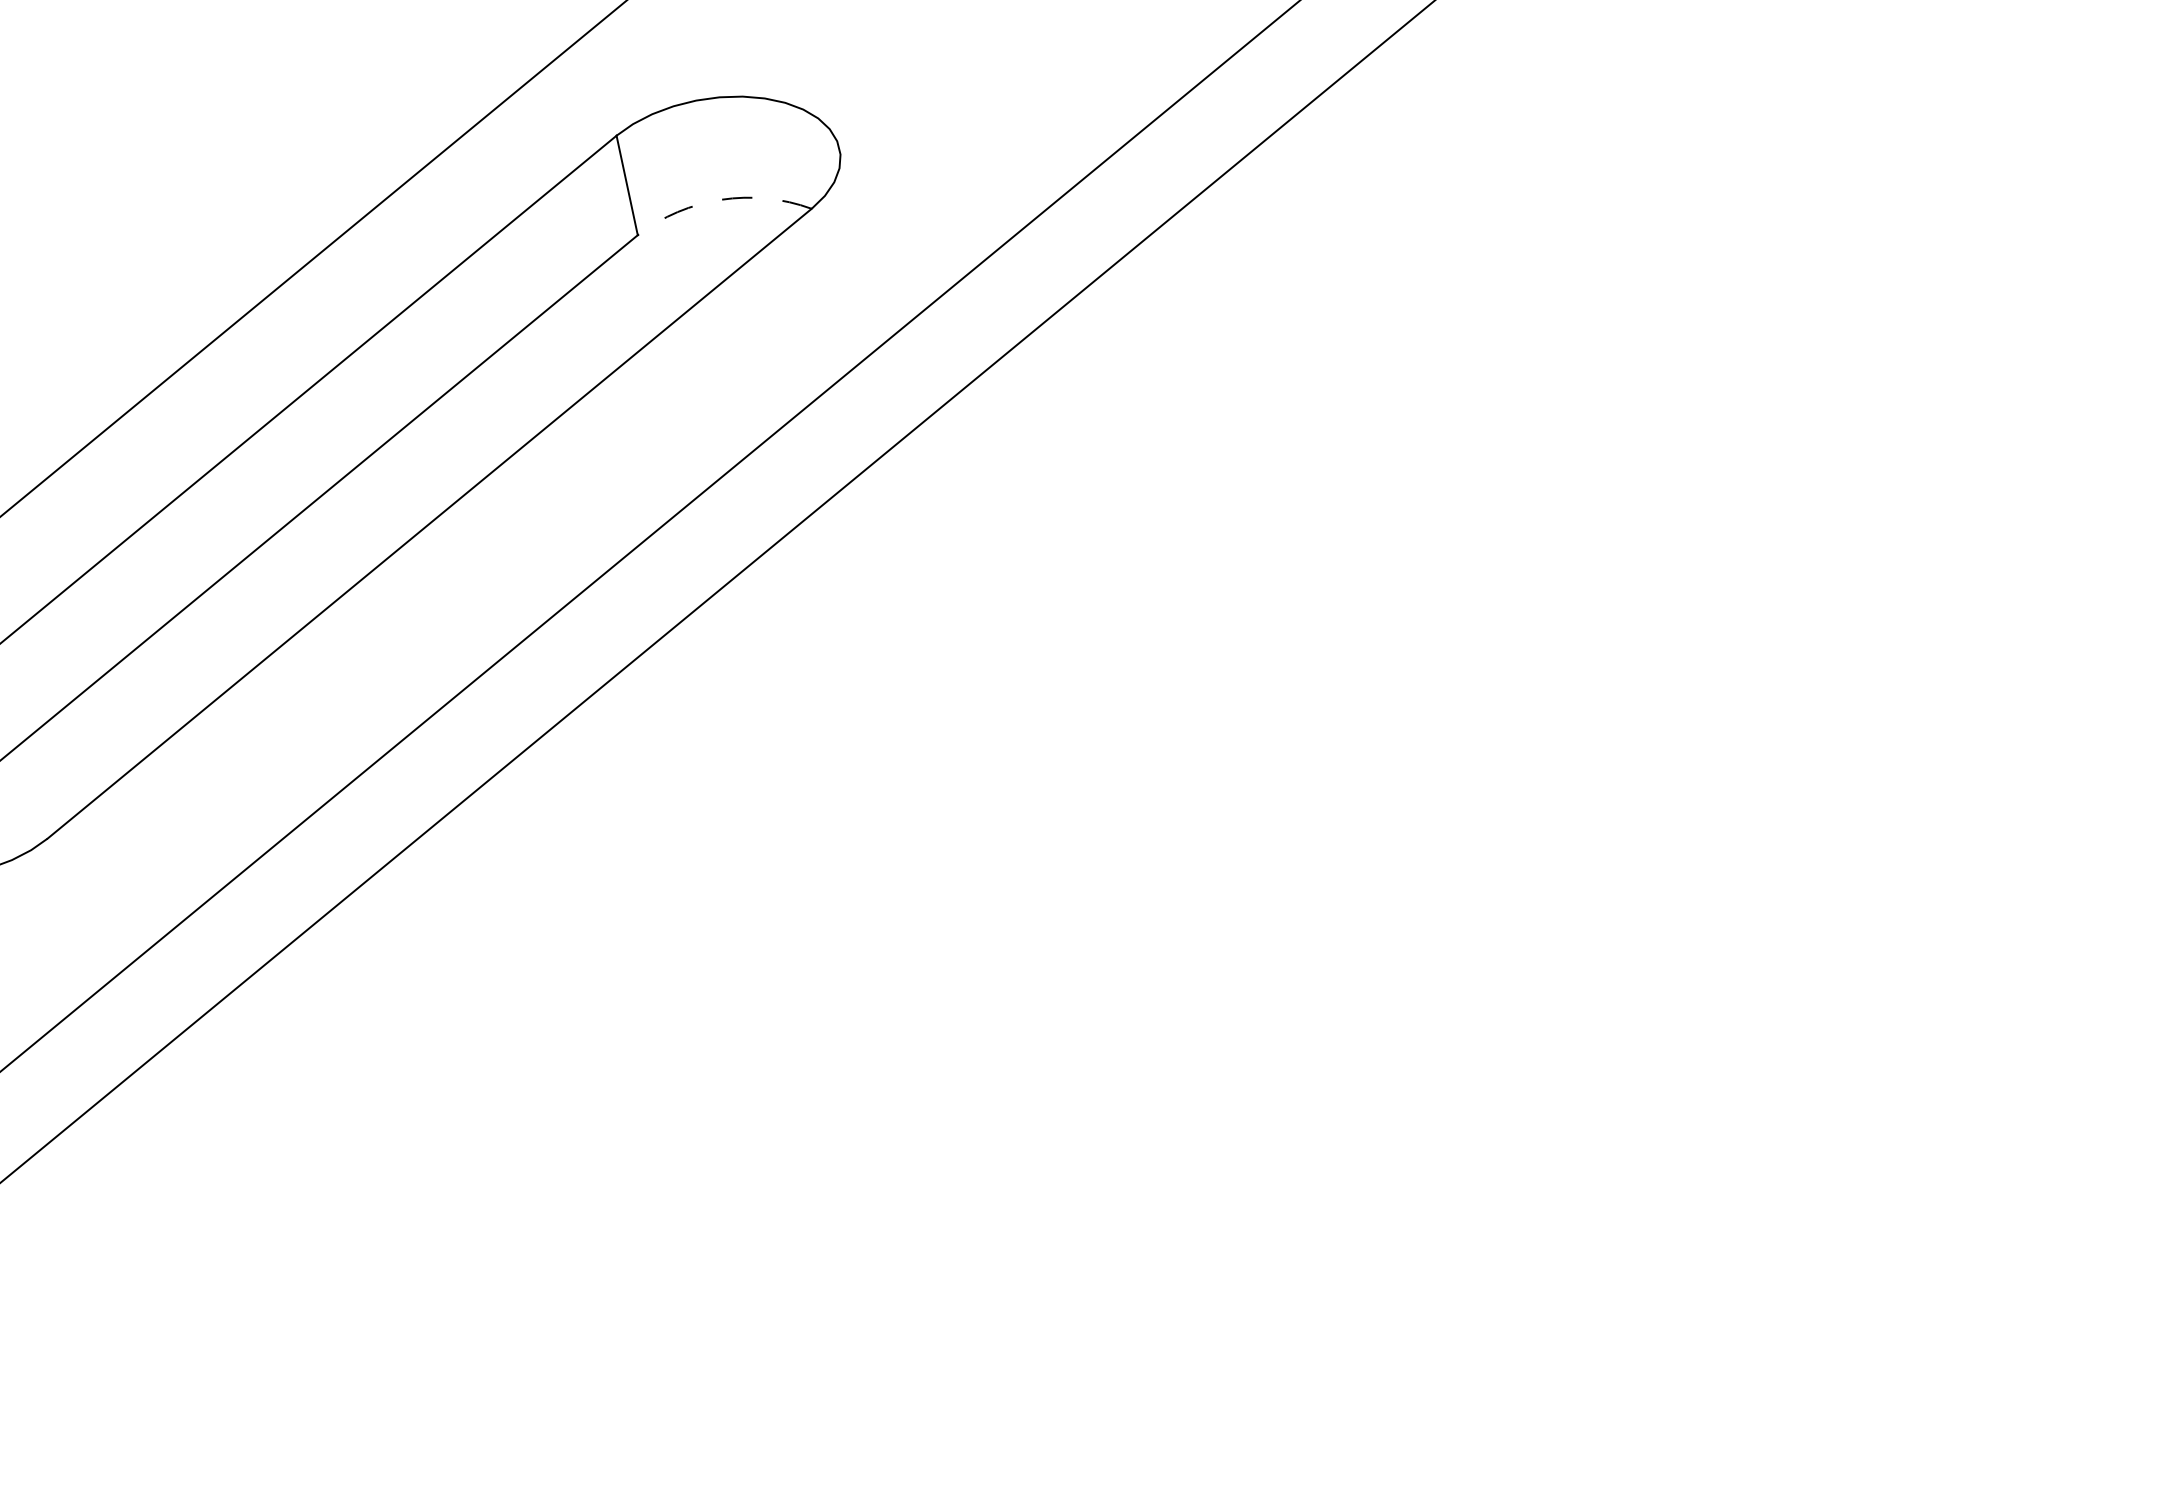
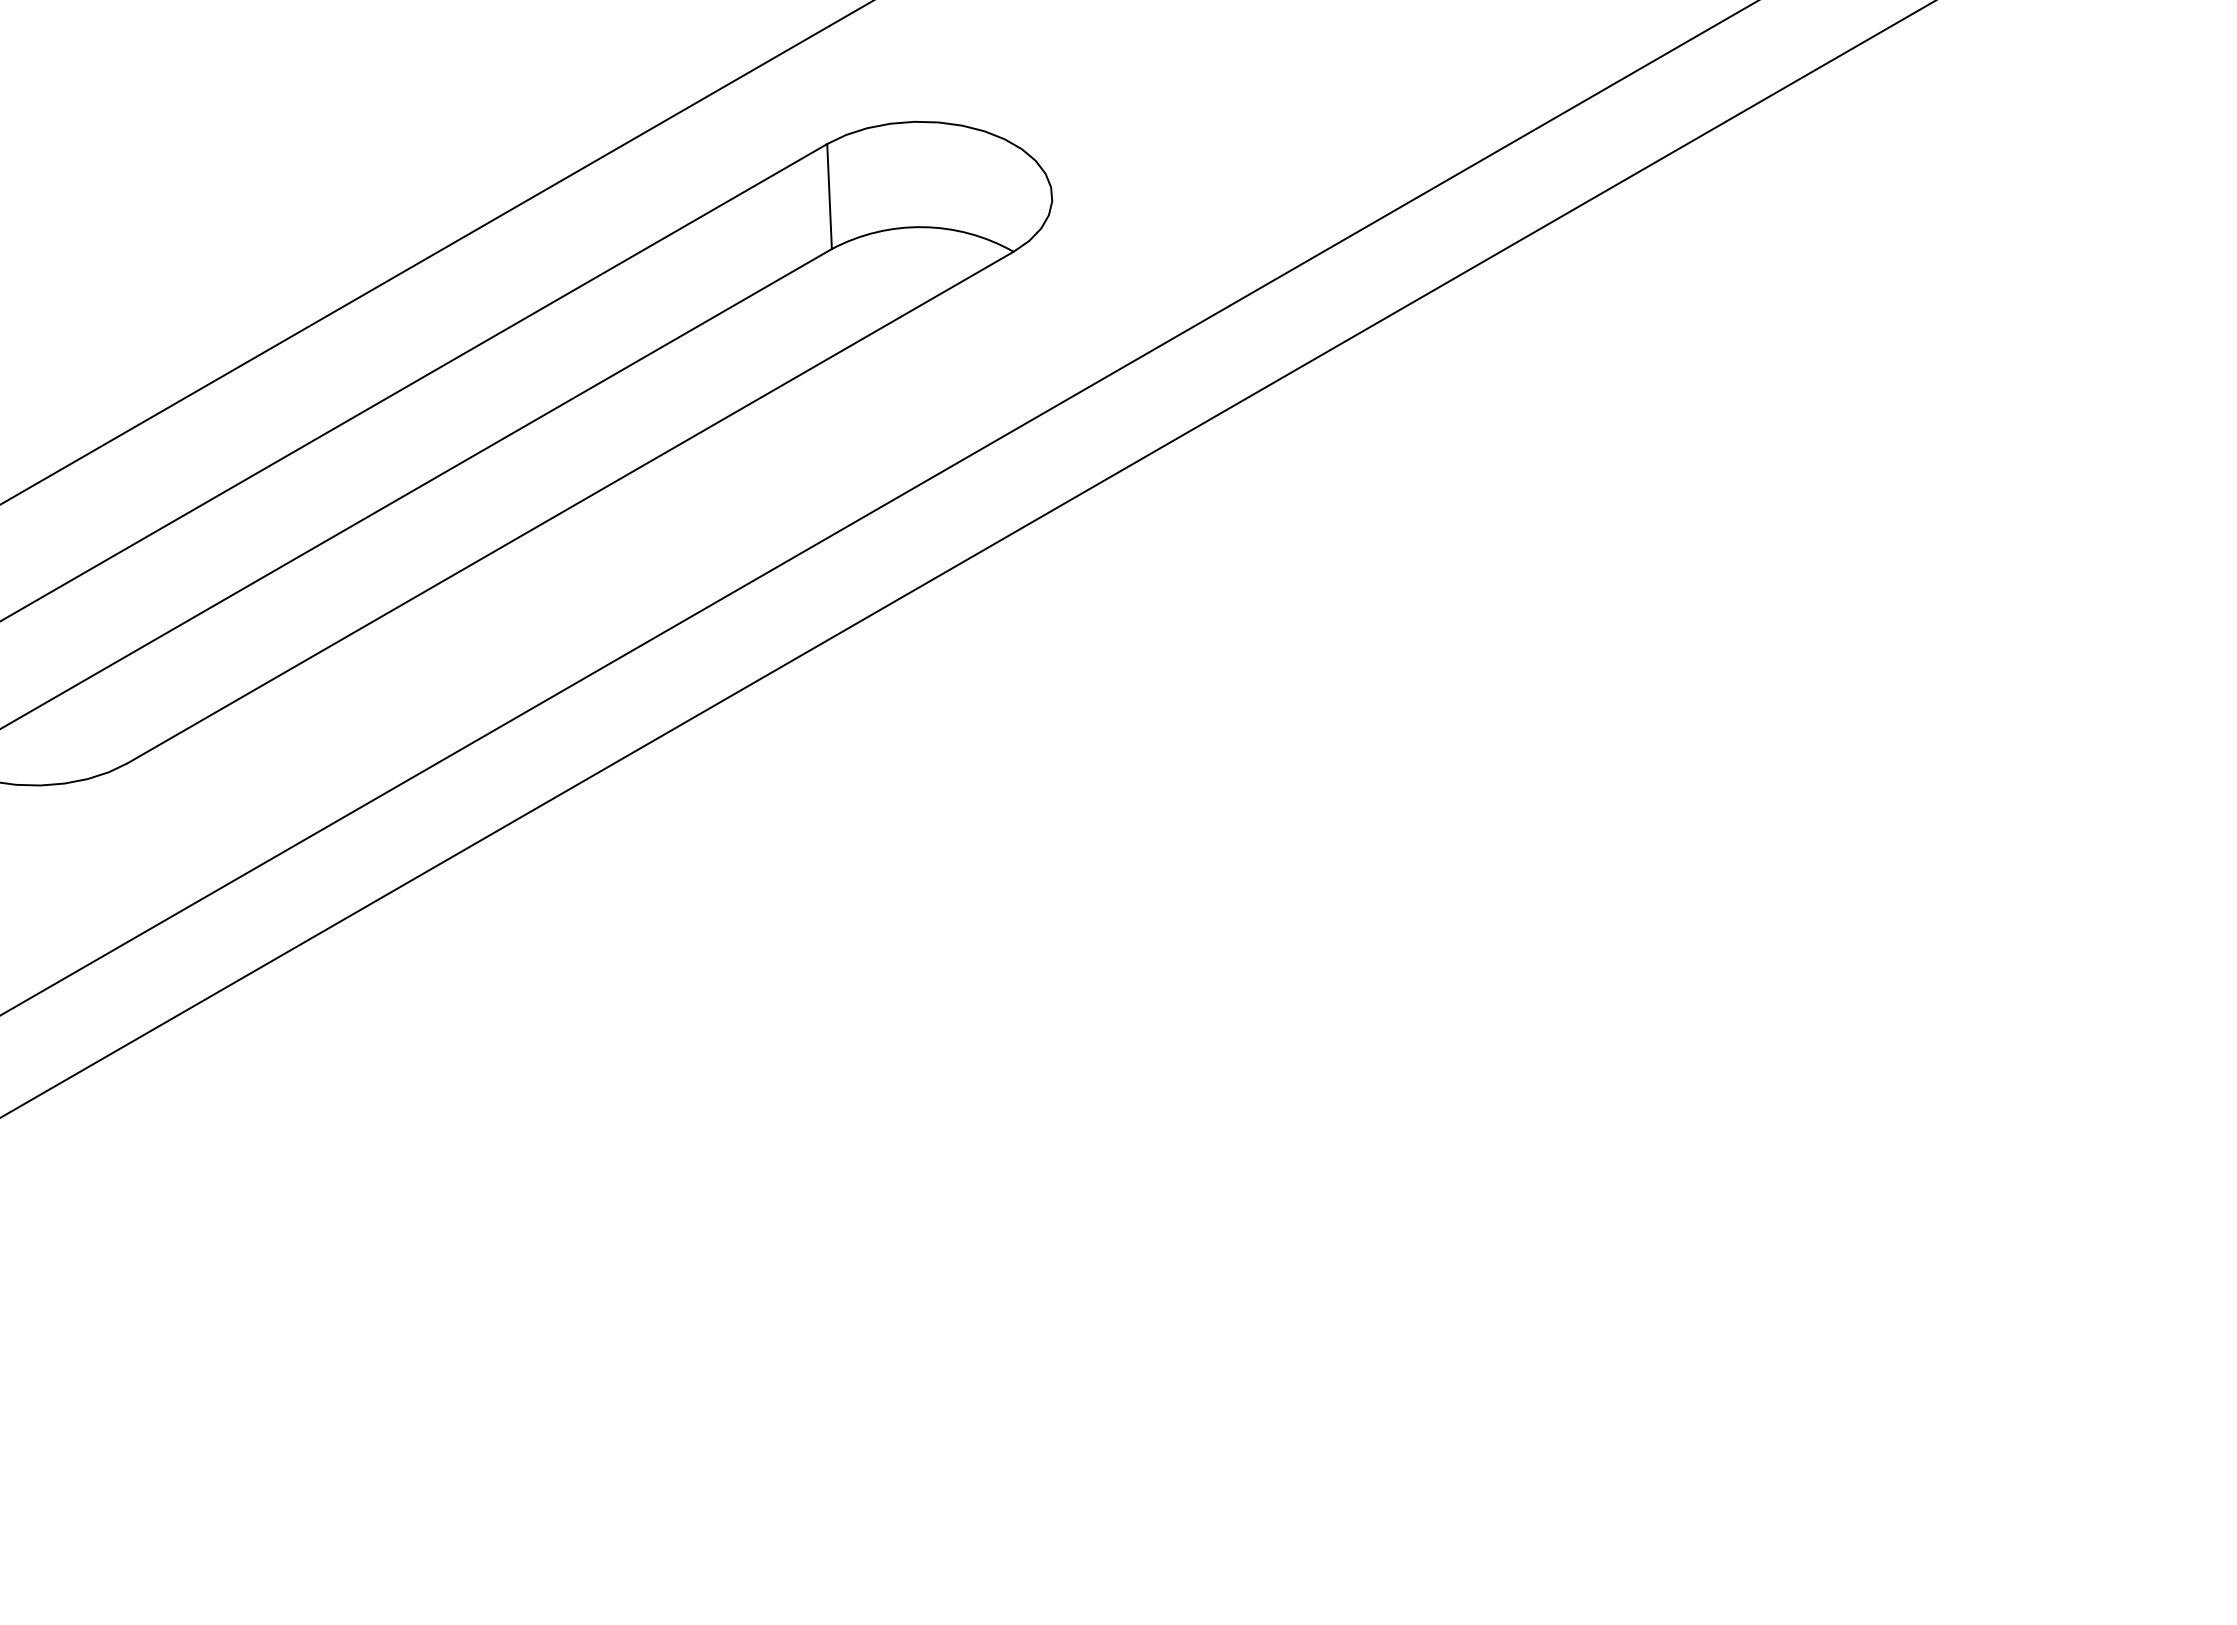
arc: (721, 200) -> (923, 227), dashed -> solid

